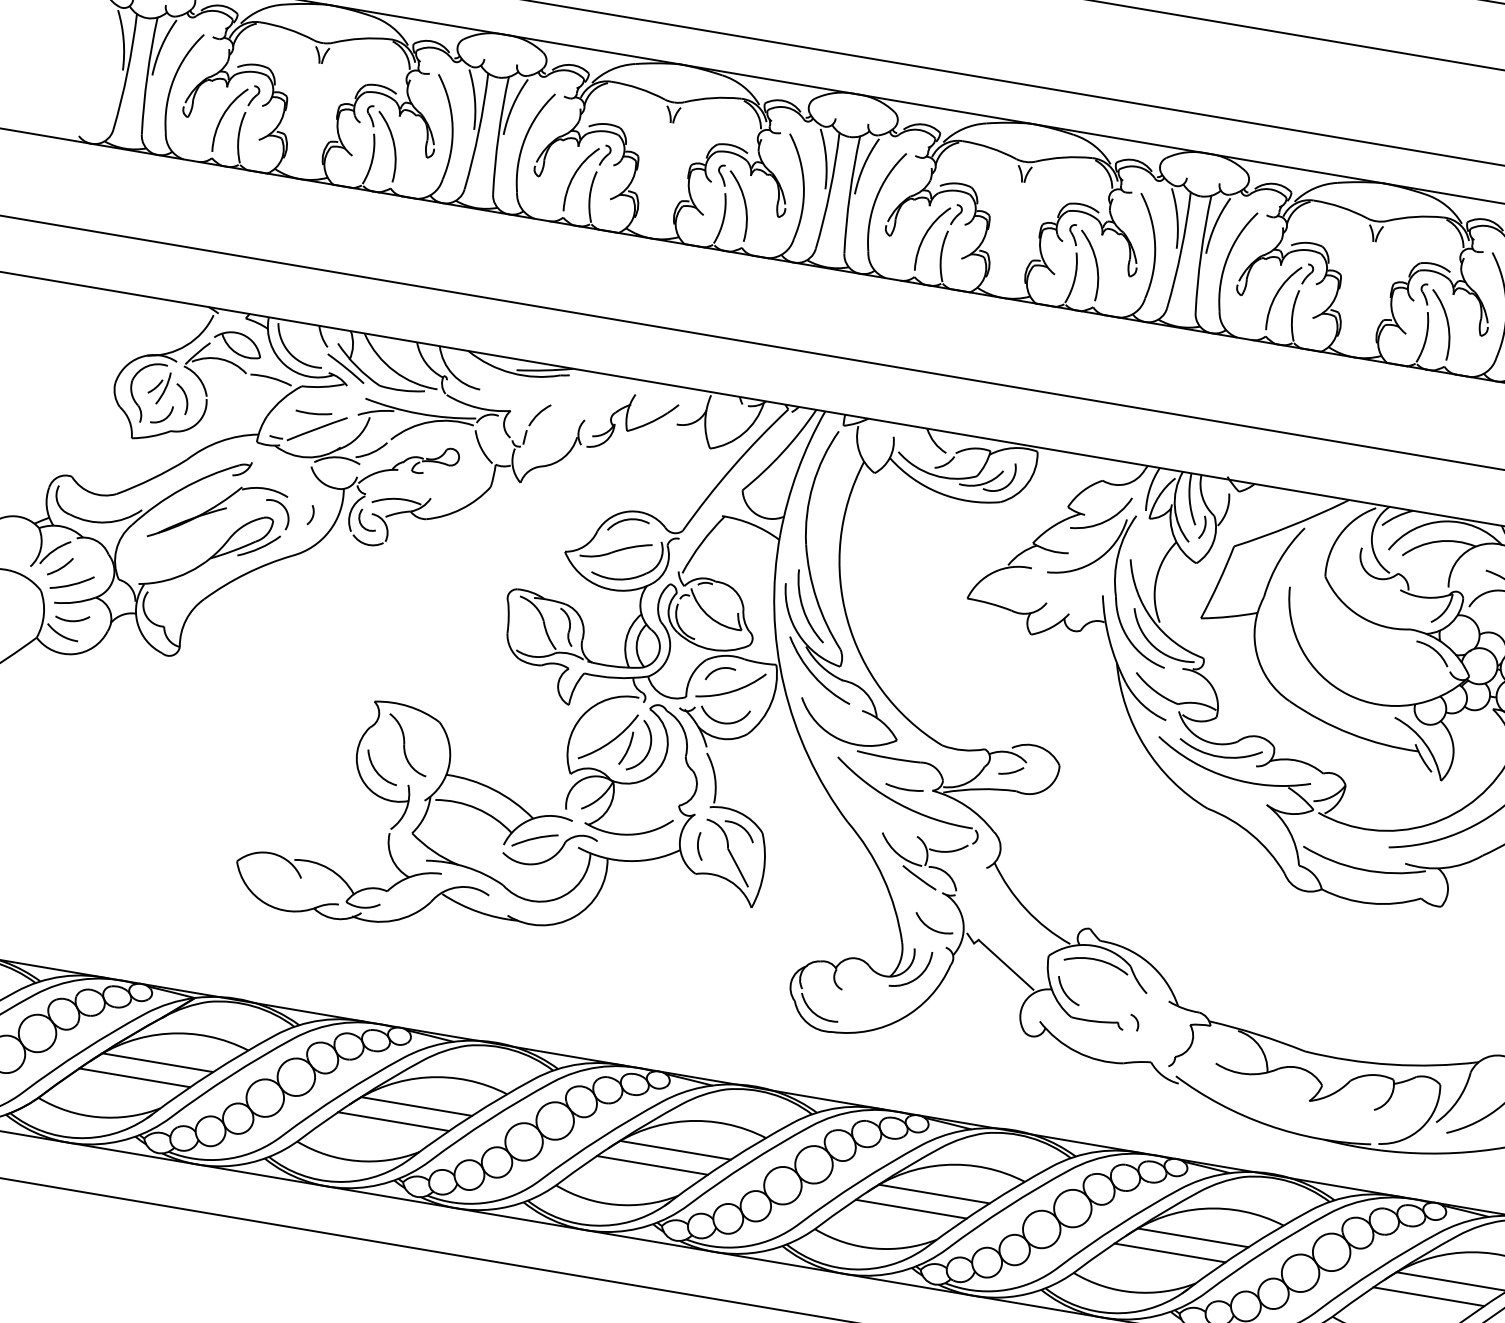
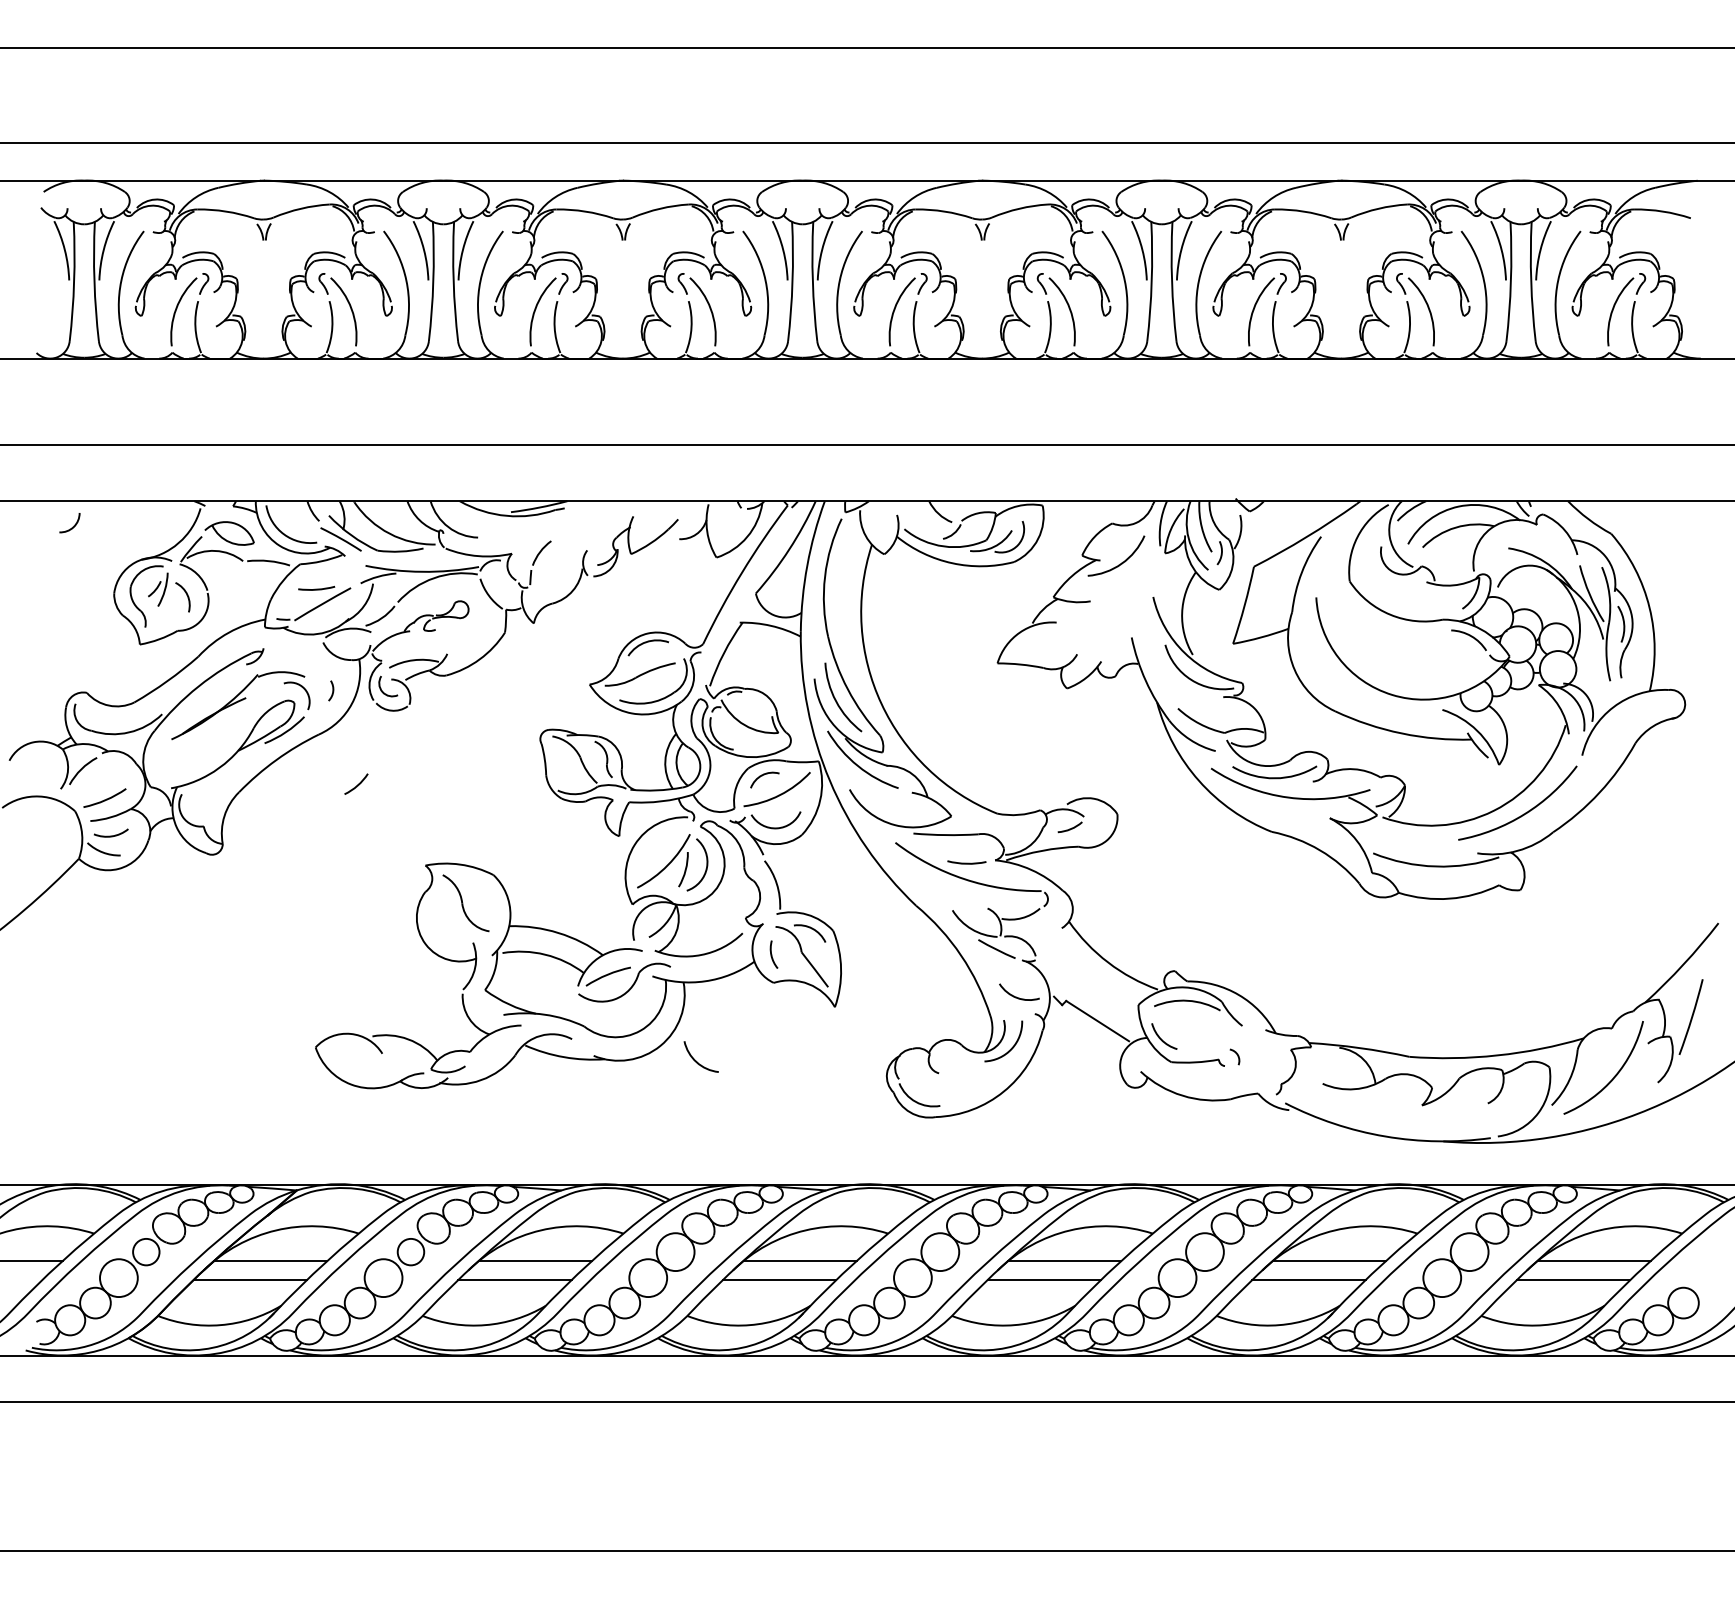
arc: (163, 418) -> (72, 526), moved
arc: (61, 567) -> (357, 784), moved
part: (1111, 585) -> (1138, 626), removed
arc: (376, 770) -> (696, 1060), moved
circle: (37, 1033) -> (146, 1252), size x0.7
circle: (295, 1077) -> (410, 1252), size x0.7

